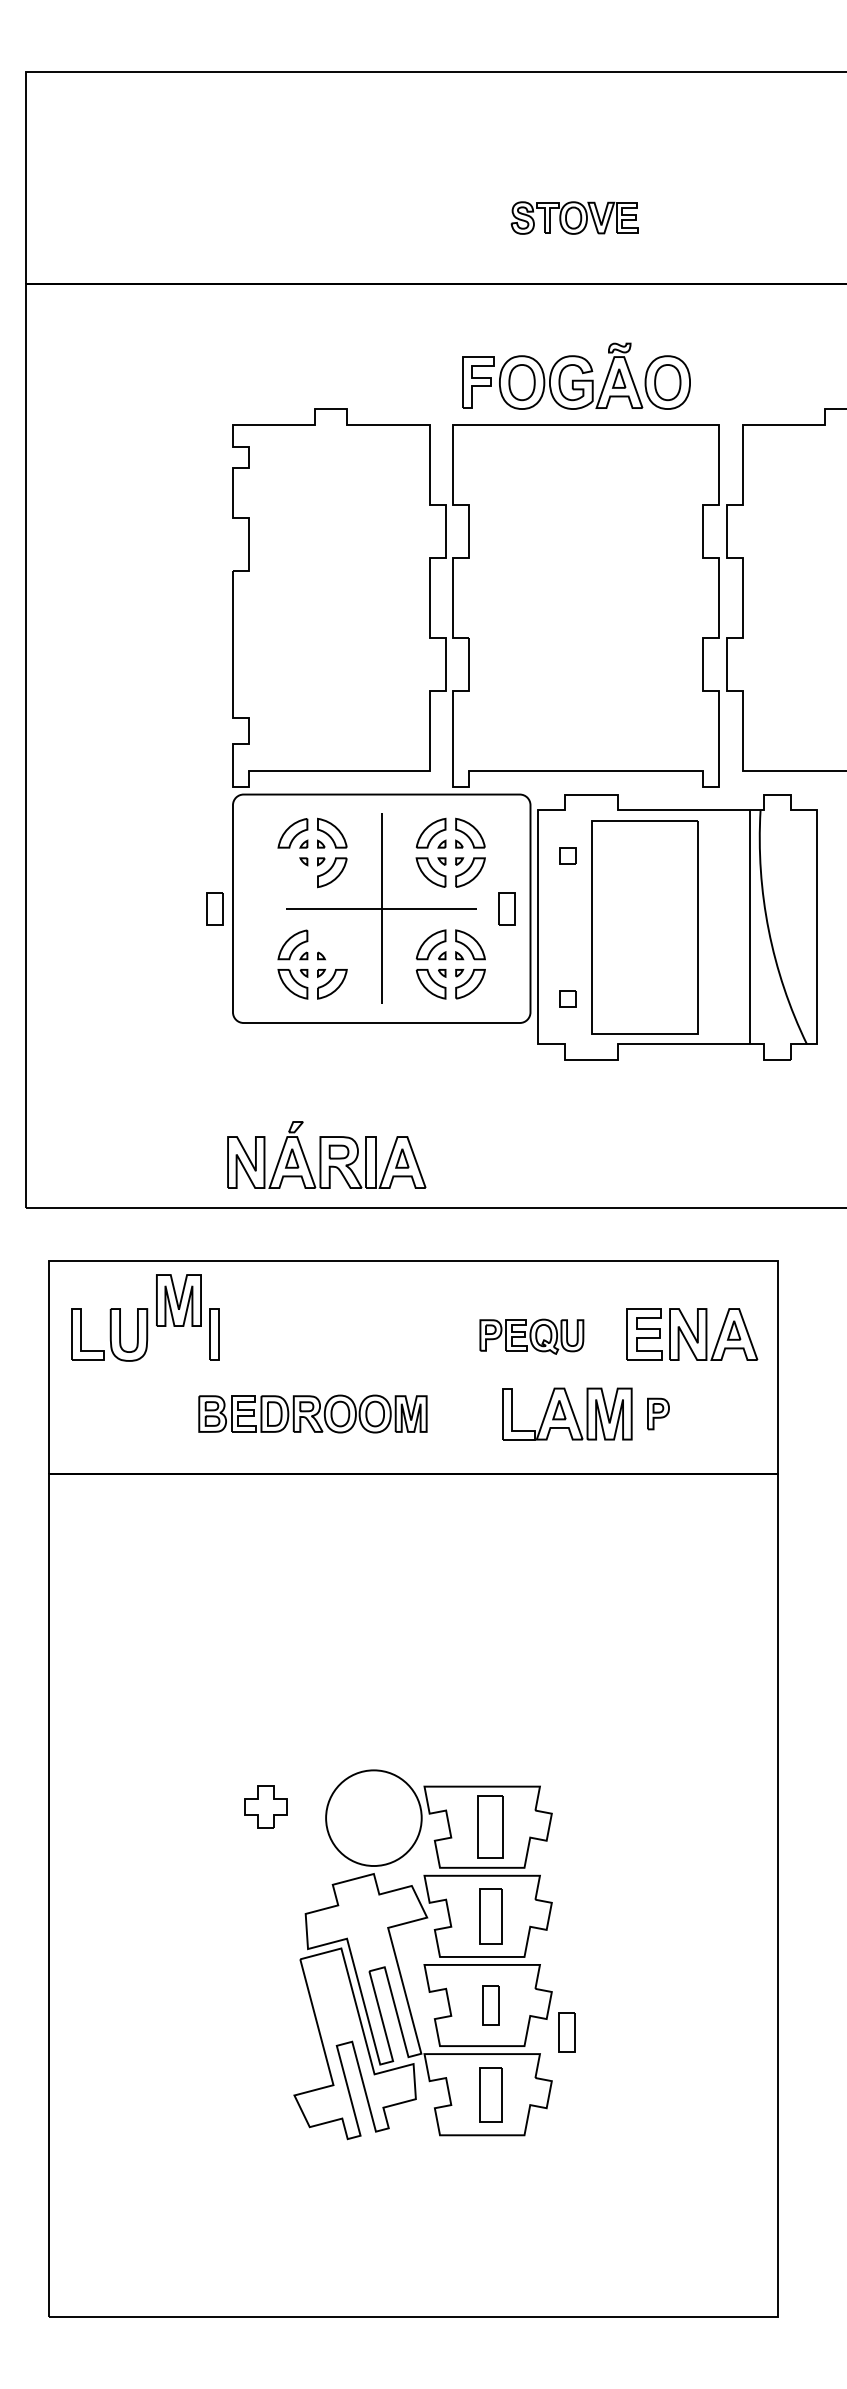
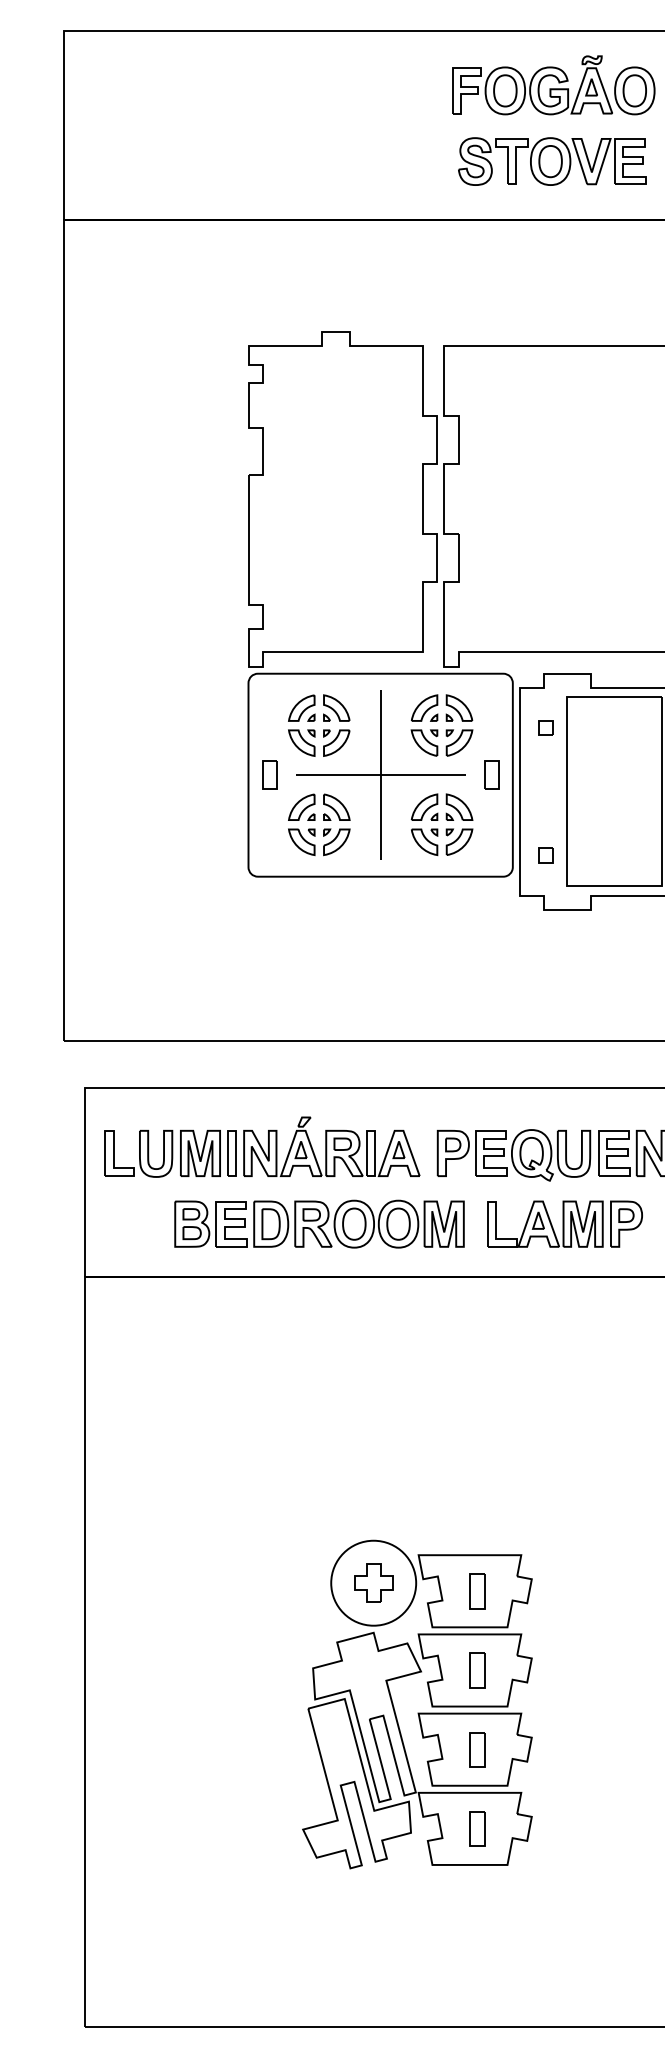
part: (574, 217) -> (551, 161), size x1.67
part: (576, 375) -> (553, 84), moved
part: (292, 872) -> (301, 742), added
part: (214, 908) -> (269, 774), moved
part: (332, 944) -> (336, 806), added
part: (326, 1154) -> (331, 1146), moved
part: (178, 1300) -> (200, 1153), moved
part: (531, 1336) -> (513, 1155), size x1.67
part: (312, 1413) -> (319, 1223), size x1.43
part: (658, 1413) -> (626, 1223), size x1.67
part: (265, 1806) -> (373, 1582), moved
part: (490, 1827) -> (477, 1591), size x0.62
part: (490, 1916) -> (477, 1670), size x0.71
part: (566, 2032) -> (544, 1773), removed
part: (490, 2094) -> (477, 1828), size x0.71

